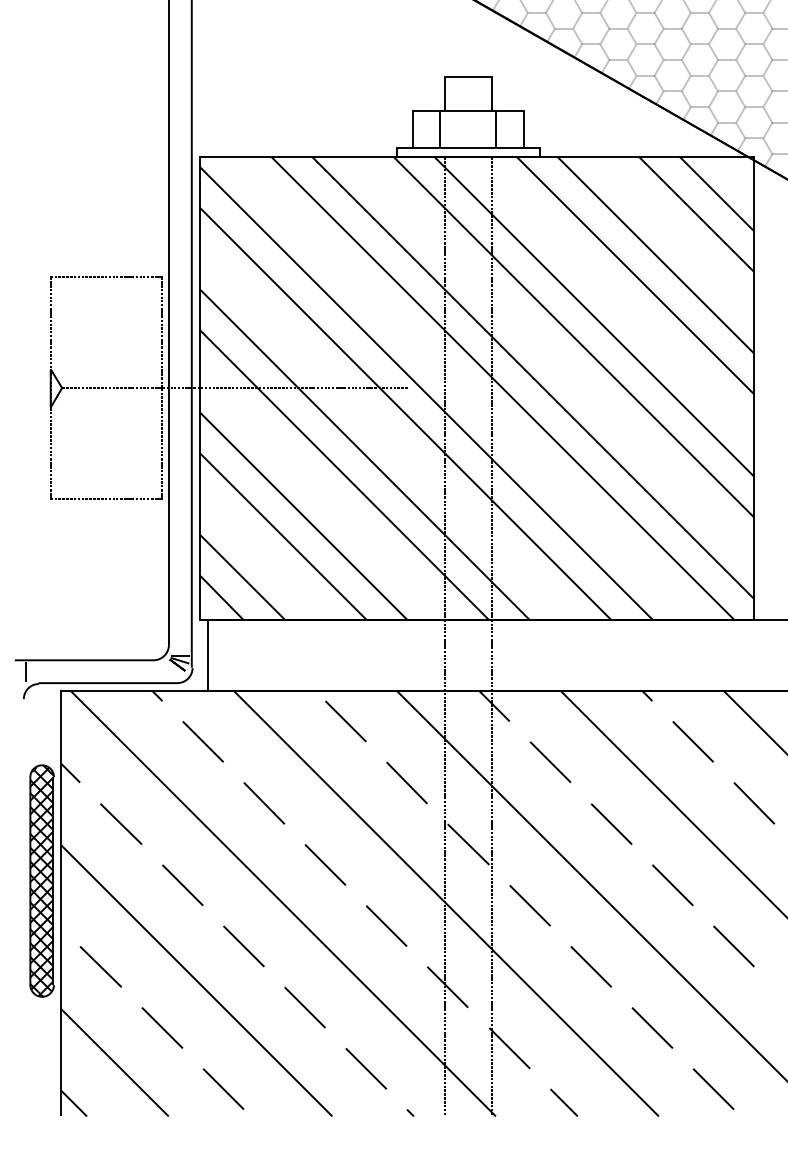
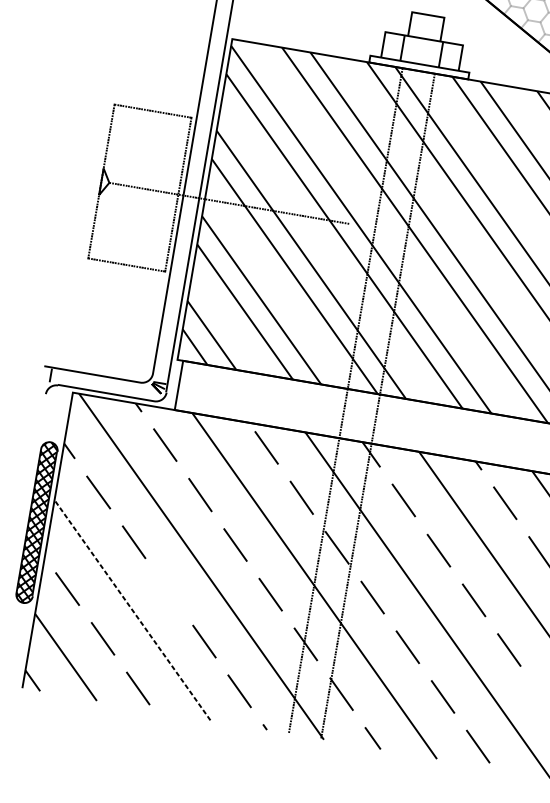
line: (243, 946) -> (168, 591), removed
line: (196, 980) -> (132, 609), solid -> dashed

